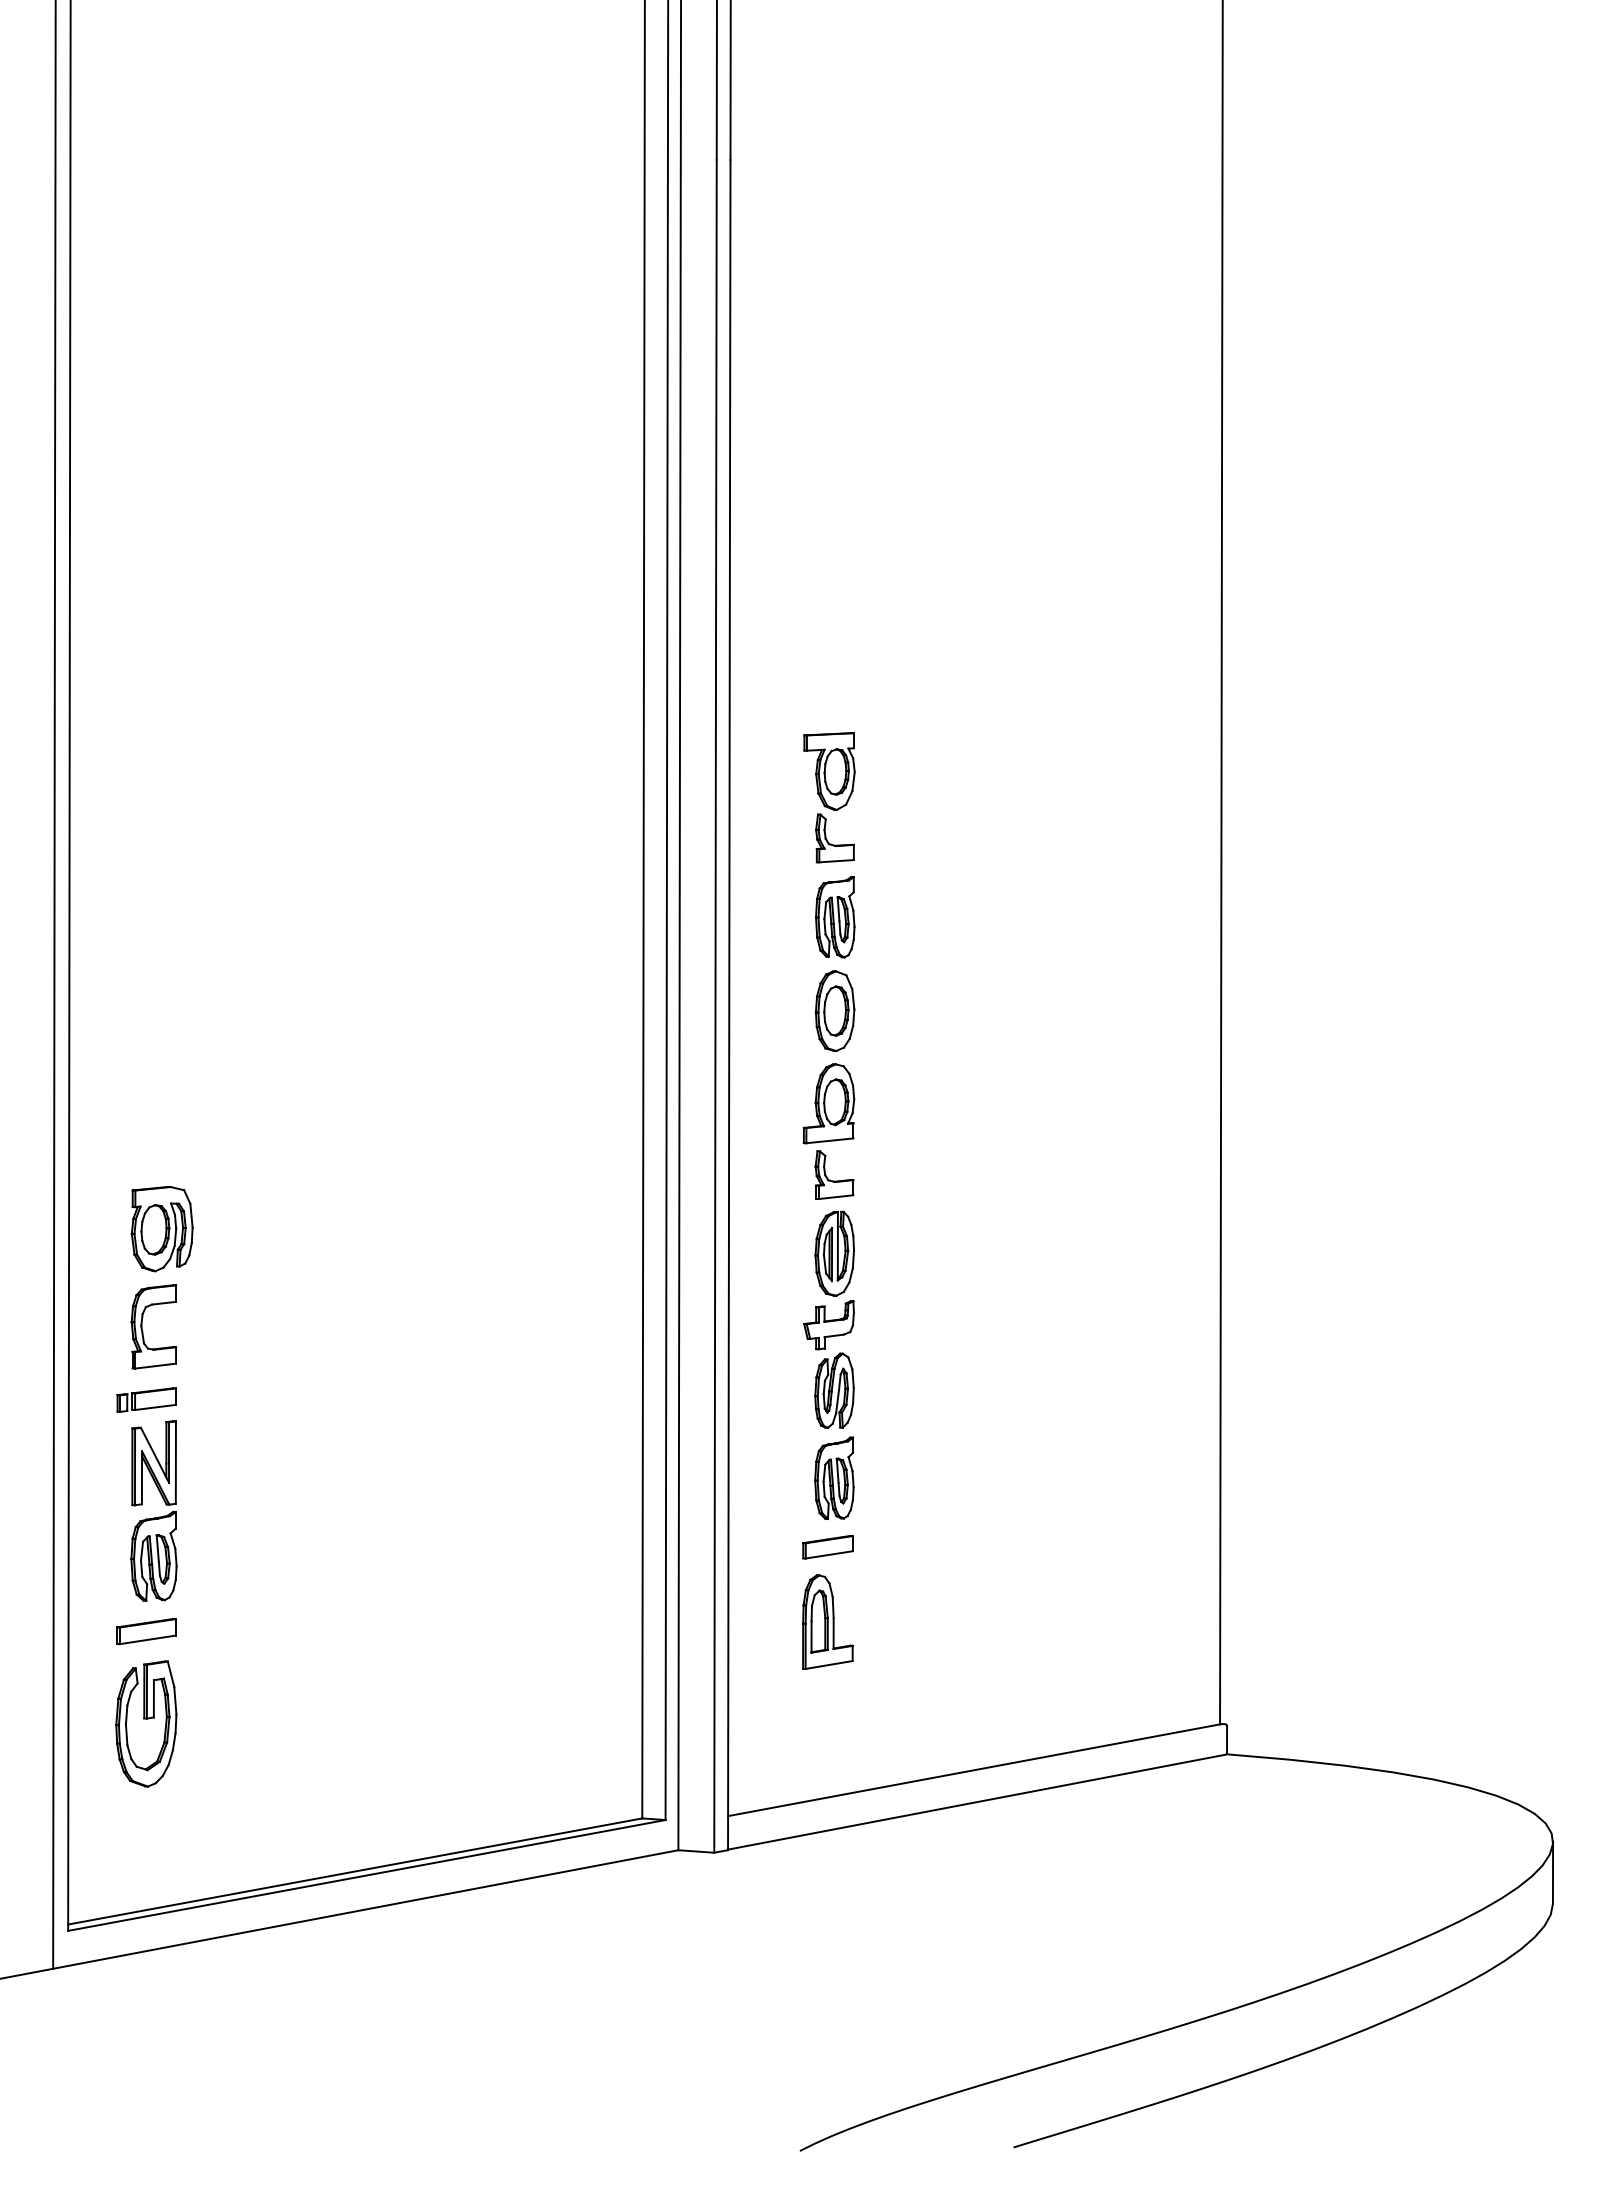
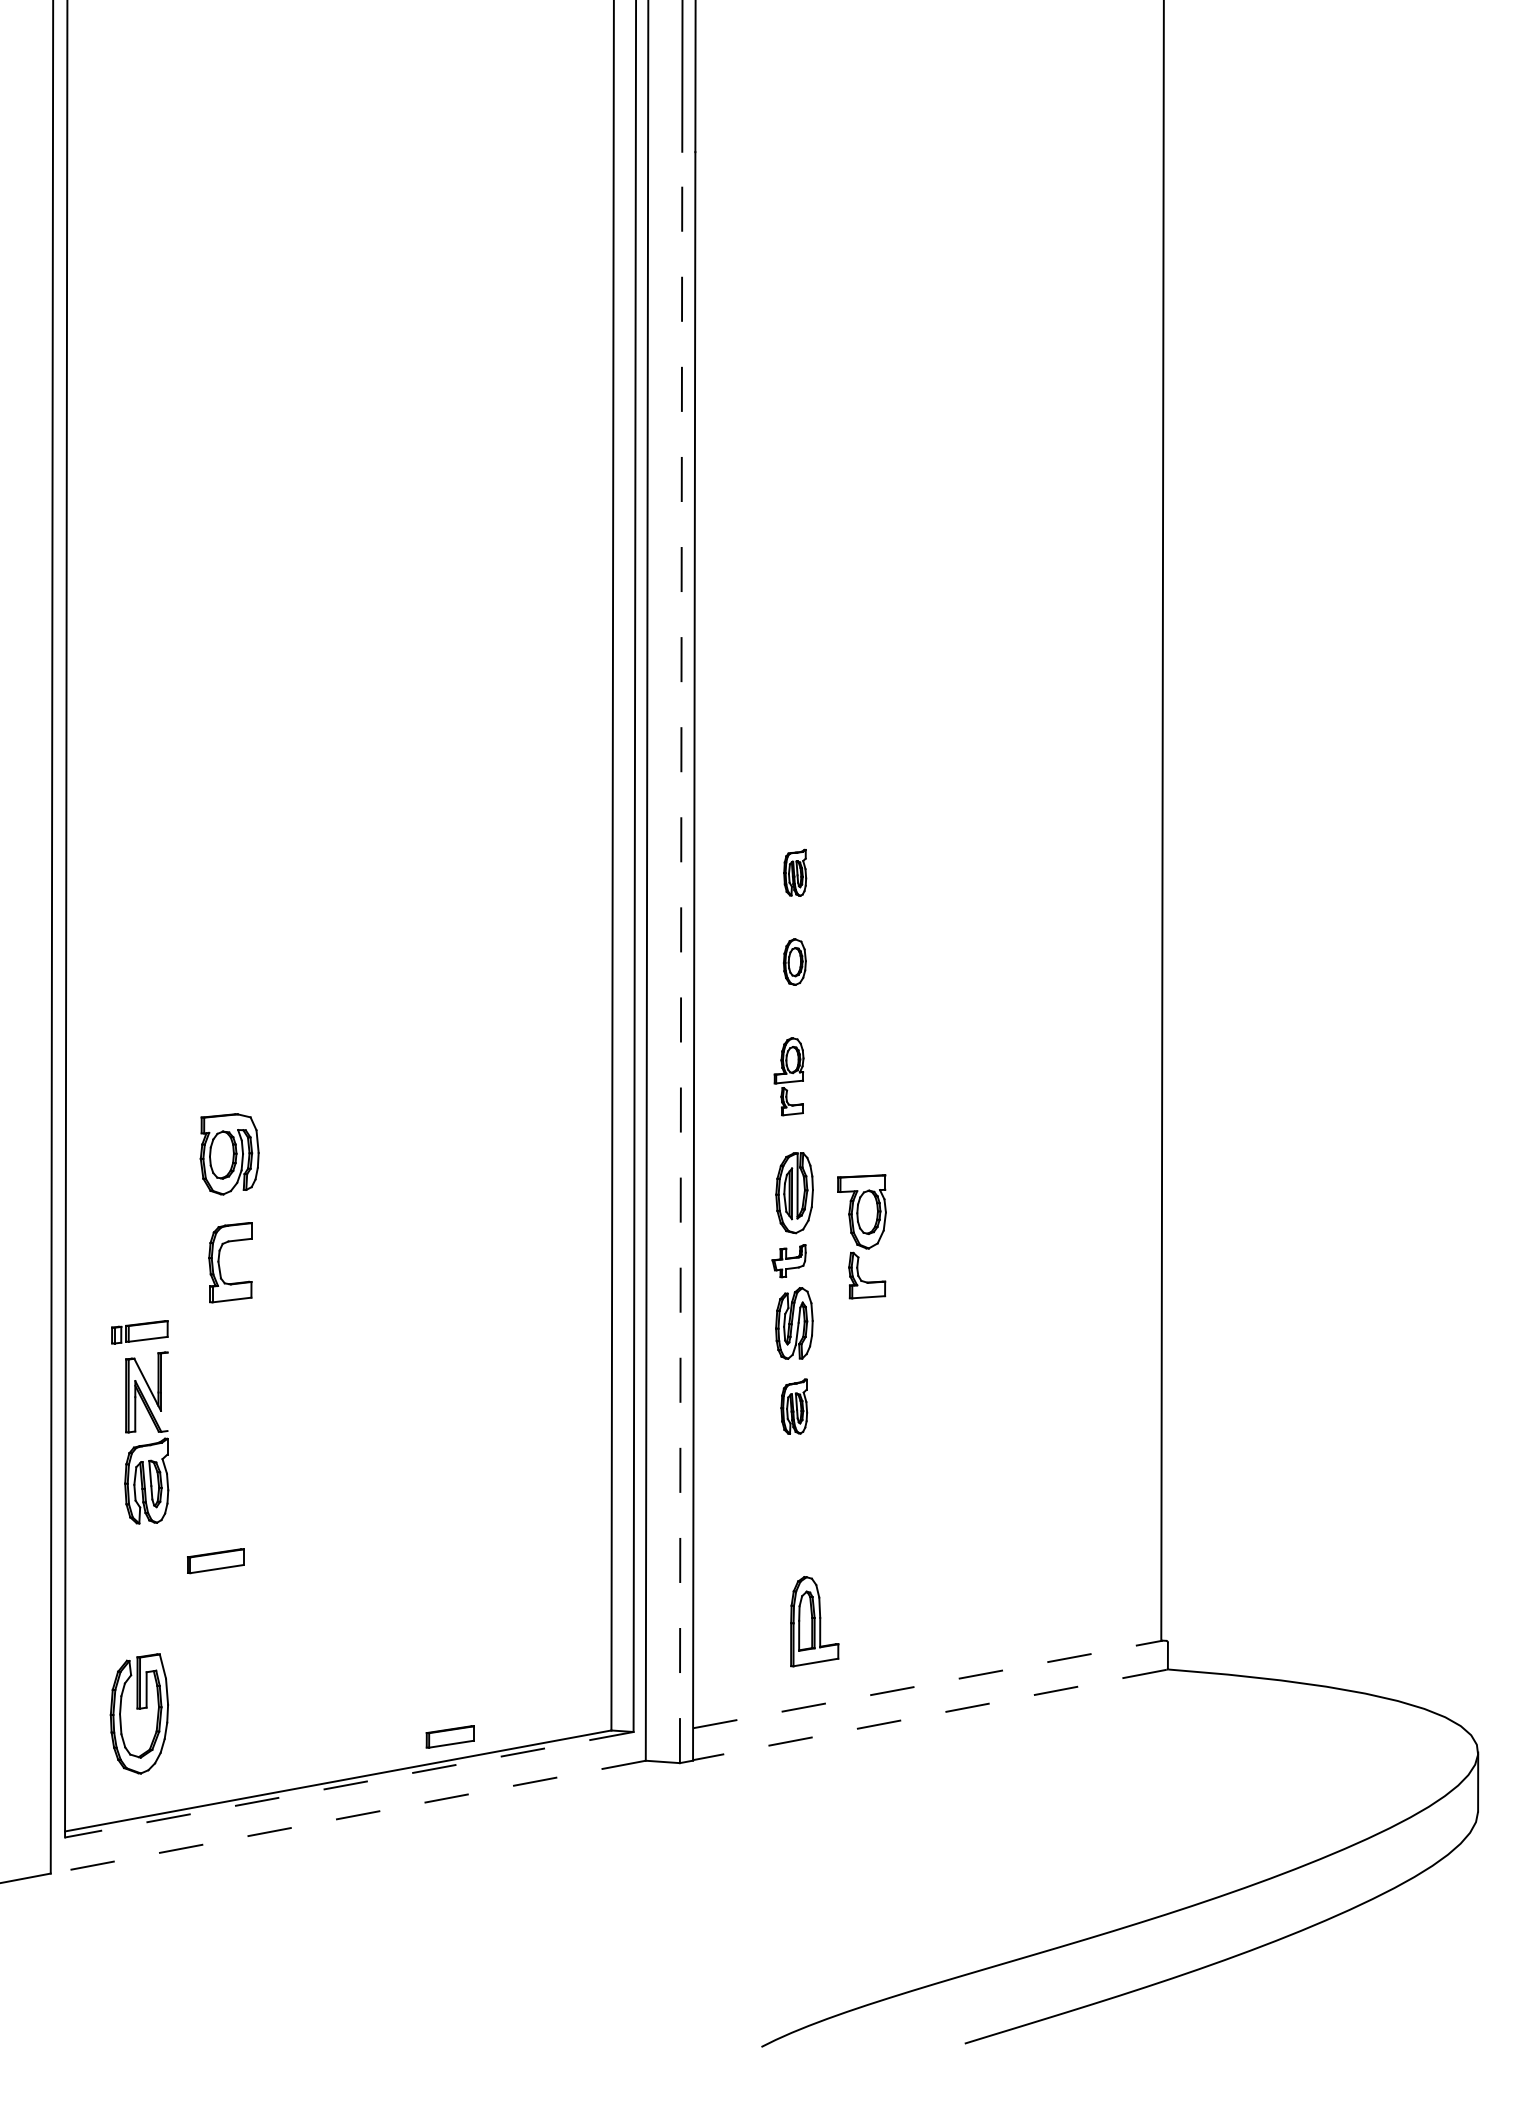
part: (829, 797) -> (861, 1236), moved
part: (835, 917) -> (795, 873), size x0.6
line: (715, 1006) -> (681, 957), solid -> dashed
part: (834, 1010) -> (794, 961), size x0.6
part: (828, 1131) -> (788, 1076), size x0.6
part: (161, 1229) -> (229, 1154), moved
part: (828, 1325) -> (788, 1261), size x0.7
part: (142, 1326) -> (219, 1262), moved
line: (175, 1462) -> (167, 1391), removed
part: (834, 1477) -> (794, 1406), size x0.7
part: (827, 1547) -> (449, 1737), moved
part: (827, 1621) -> (814, 1621), moved
part: (146, 1631) -> (215, 1561), moved
part: (146, 1723) -> (139, 1713), moved
line: (975, 1770) -> (928, 1684), solid -> dashed
line: (976, 1802) -> (929, 1715), solid -> dashed
line: (366, 1875) -> (348, 1784), solid -> dashed
line: (365, 1909) -> (348, 1817), solid -> dashed

